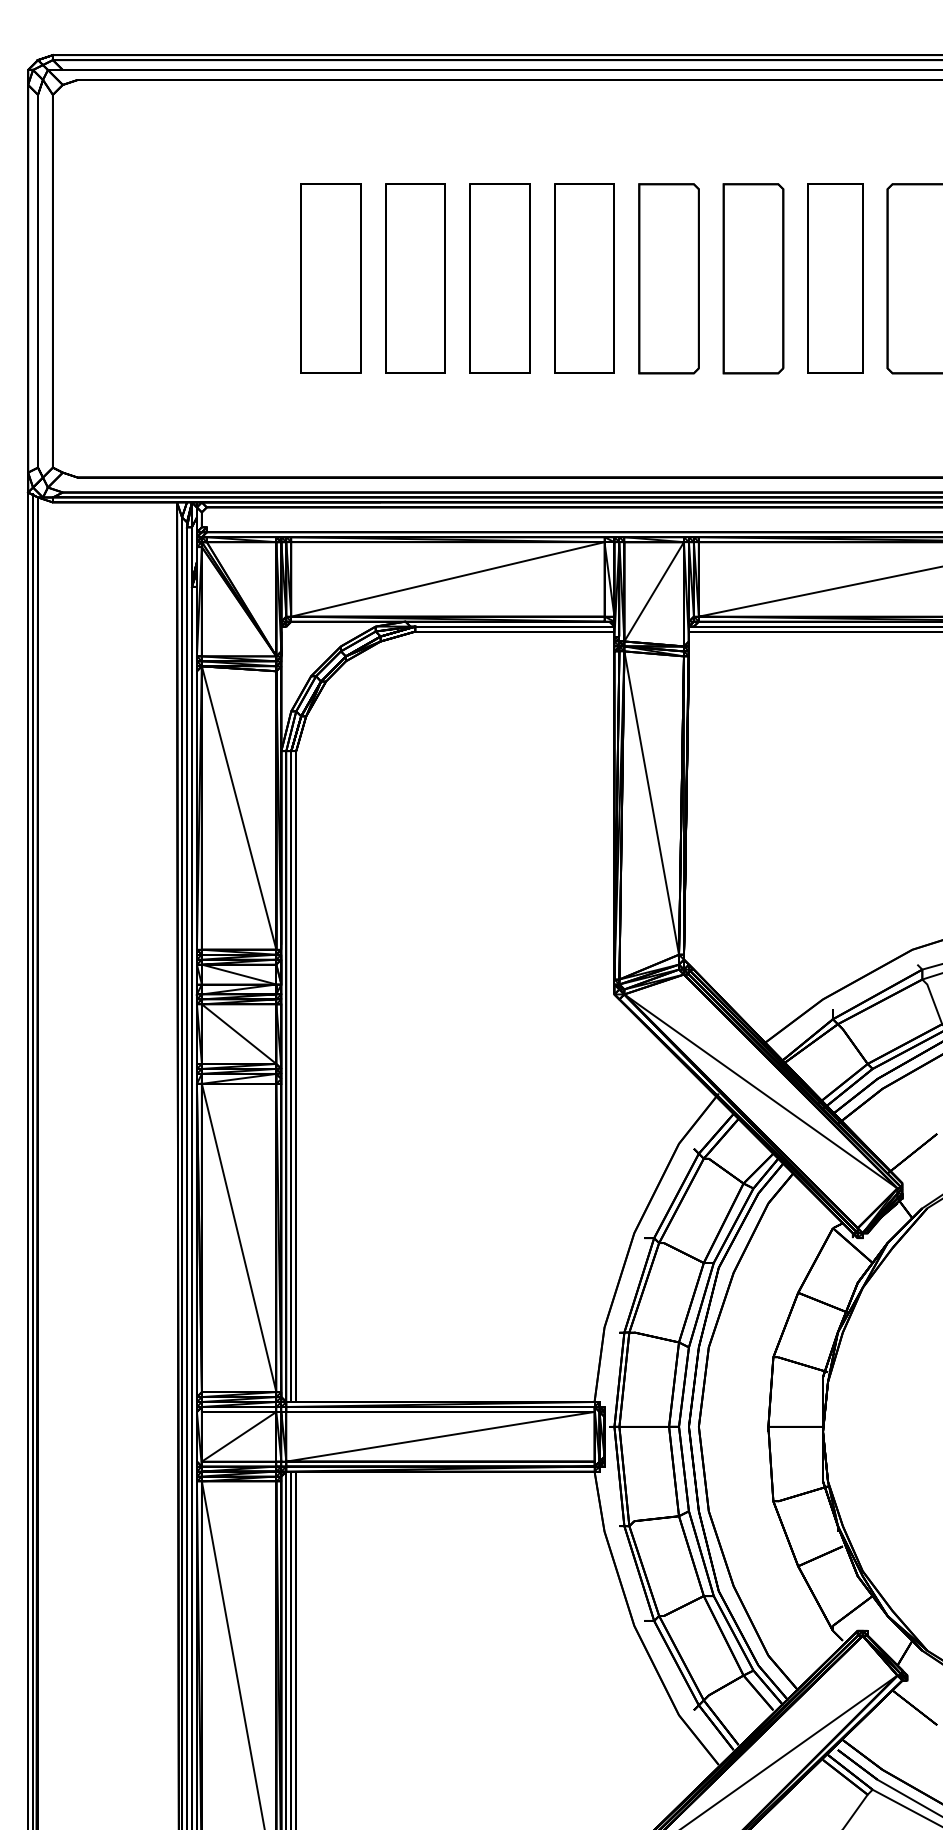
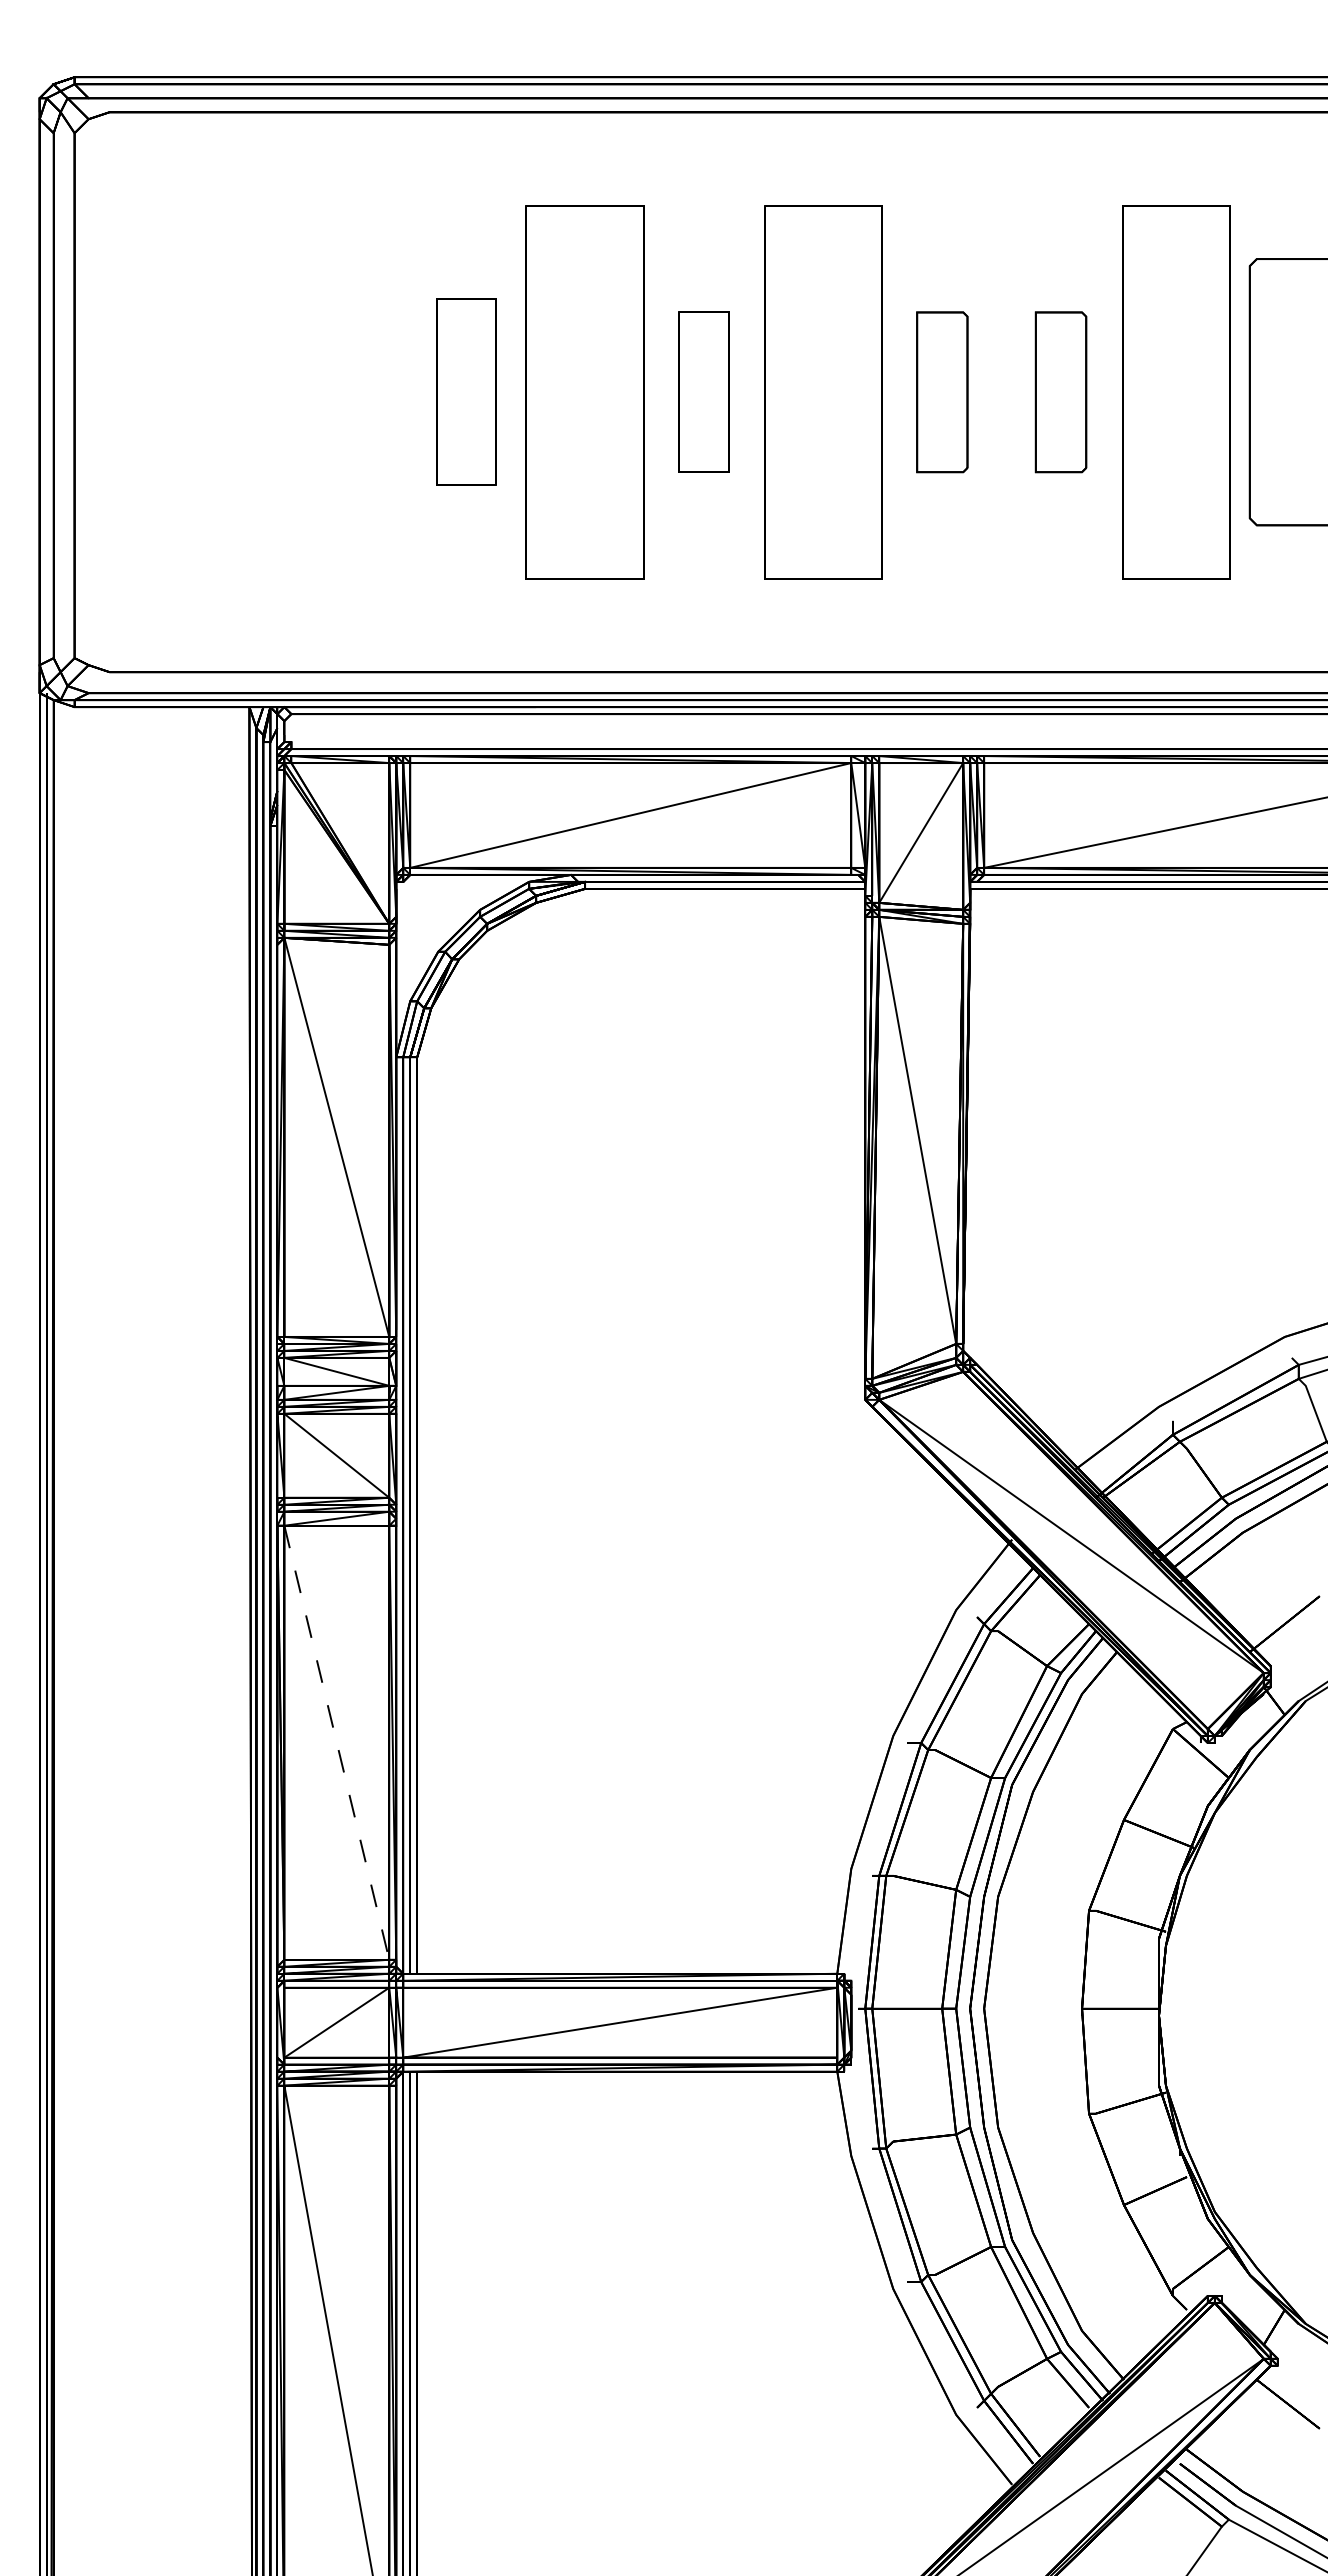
part: (330, 278) -> (465, 391), size x0.7
part: (415, 278) -> (584, 391), size x1.4
part: (499, 278) -> (703, 391), size x0.6
part: (584, 278) -> (822, 391), size x1.4
part: (835, 278) -> (1176, 391), size x1.4
part: (669, 279) -> (942, 392), size x0.6
part: (753, 279) -> (1060, 392), size x0.6
line: (238, 1238) -> (336, 1743), solid -> dashed

